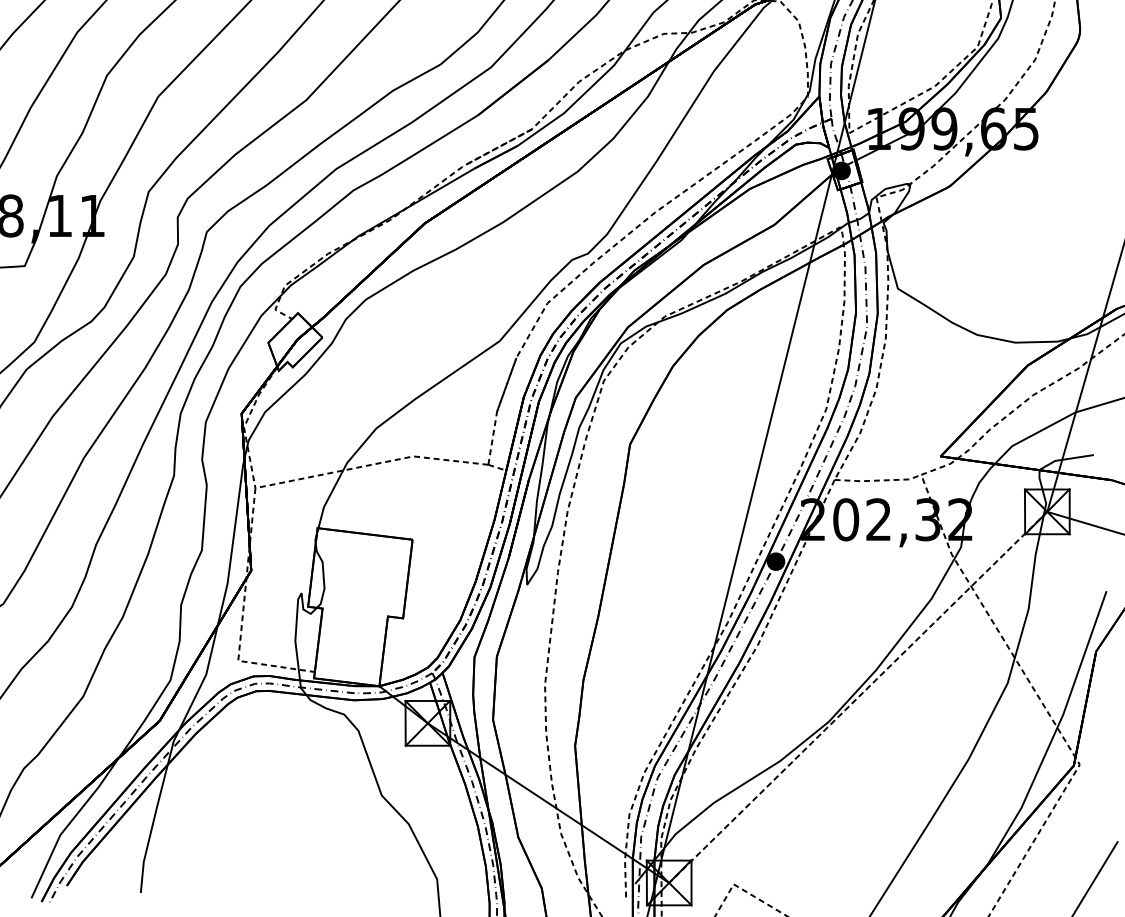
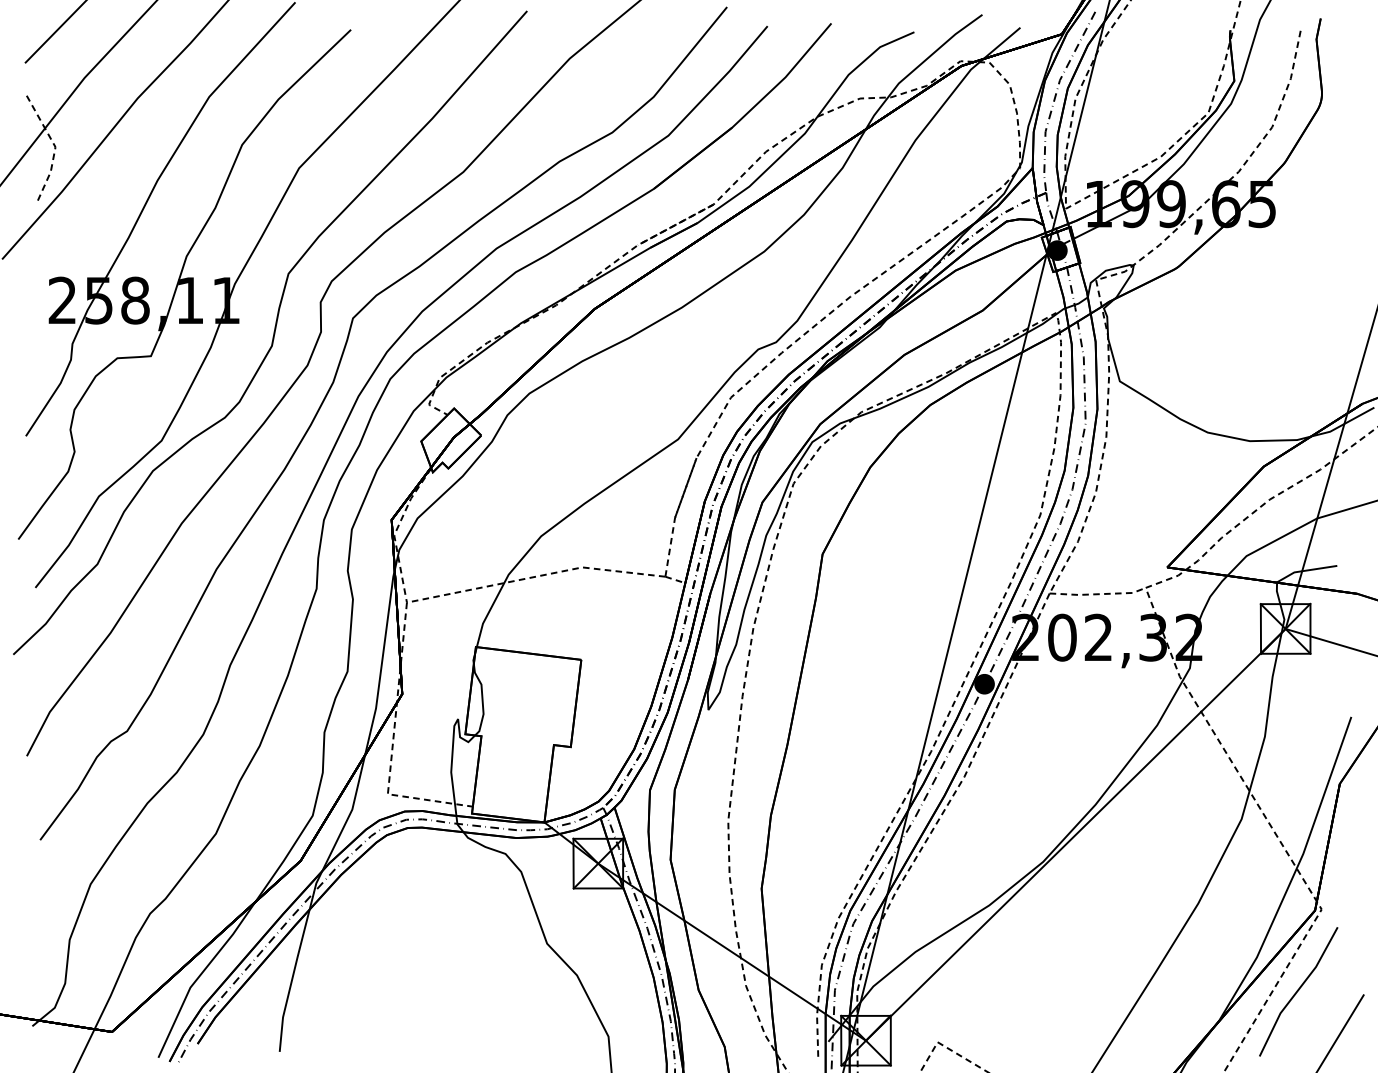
line: (857, 697) -> (1075, 834), dashed -> solid
line: (1058, 838) -> (1298, 991), added

